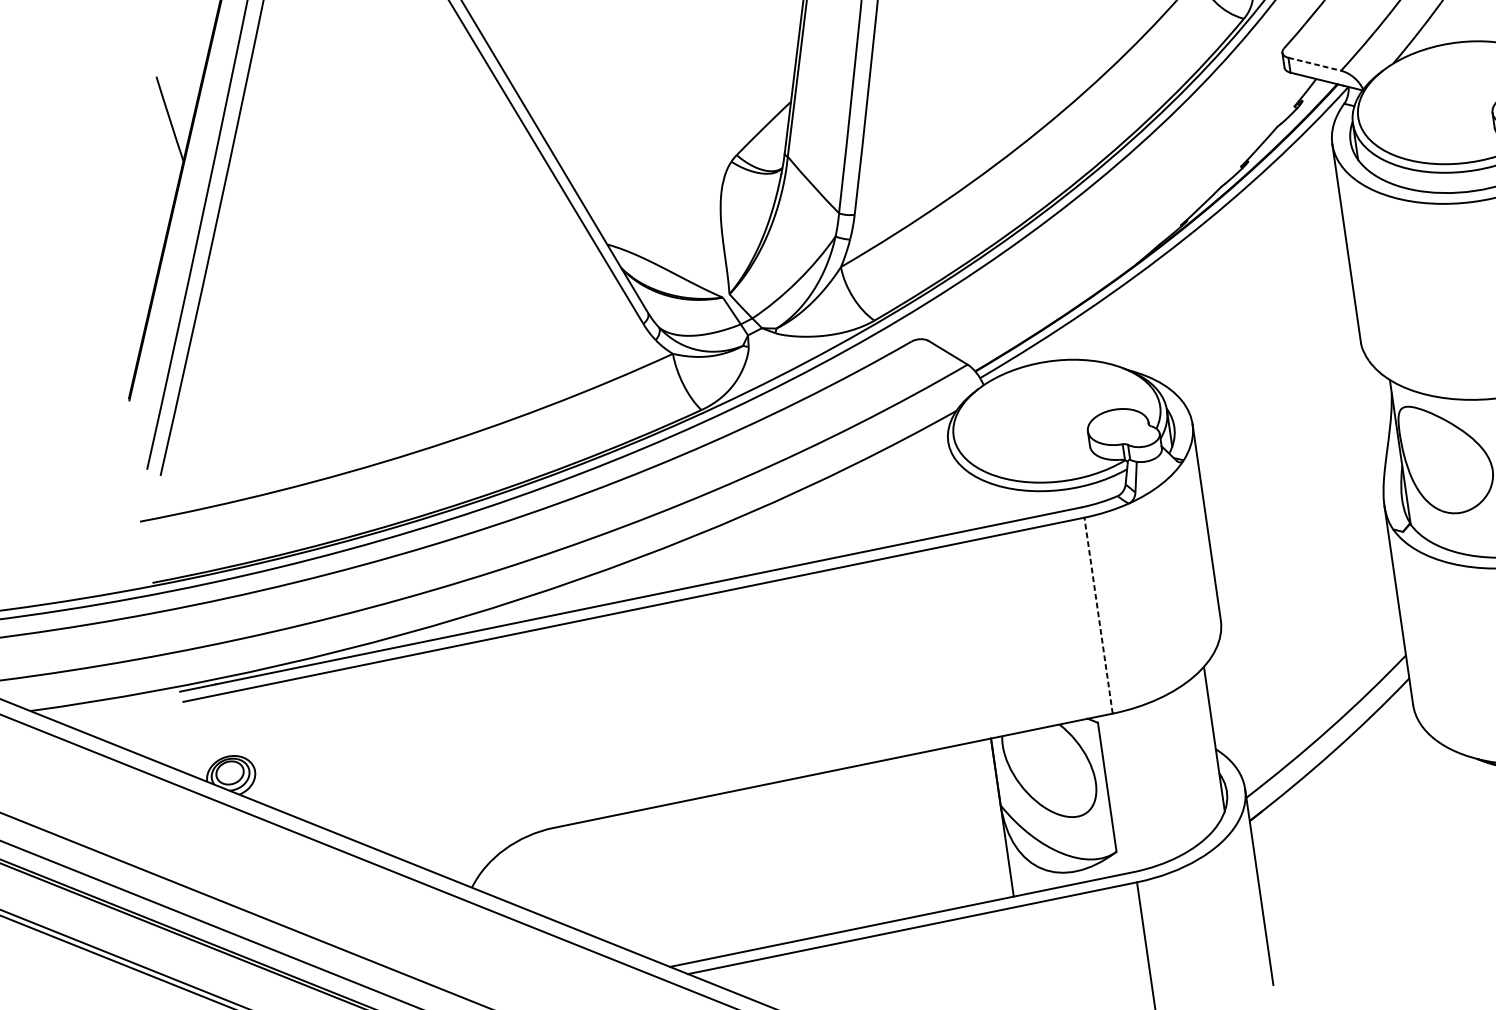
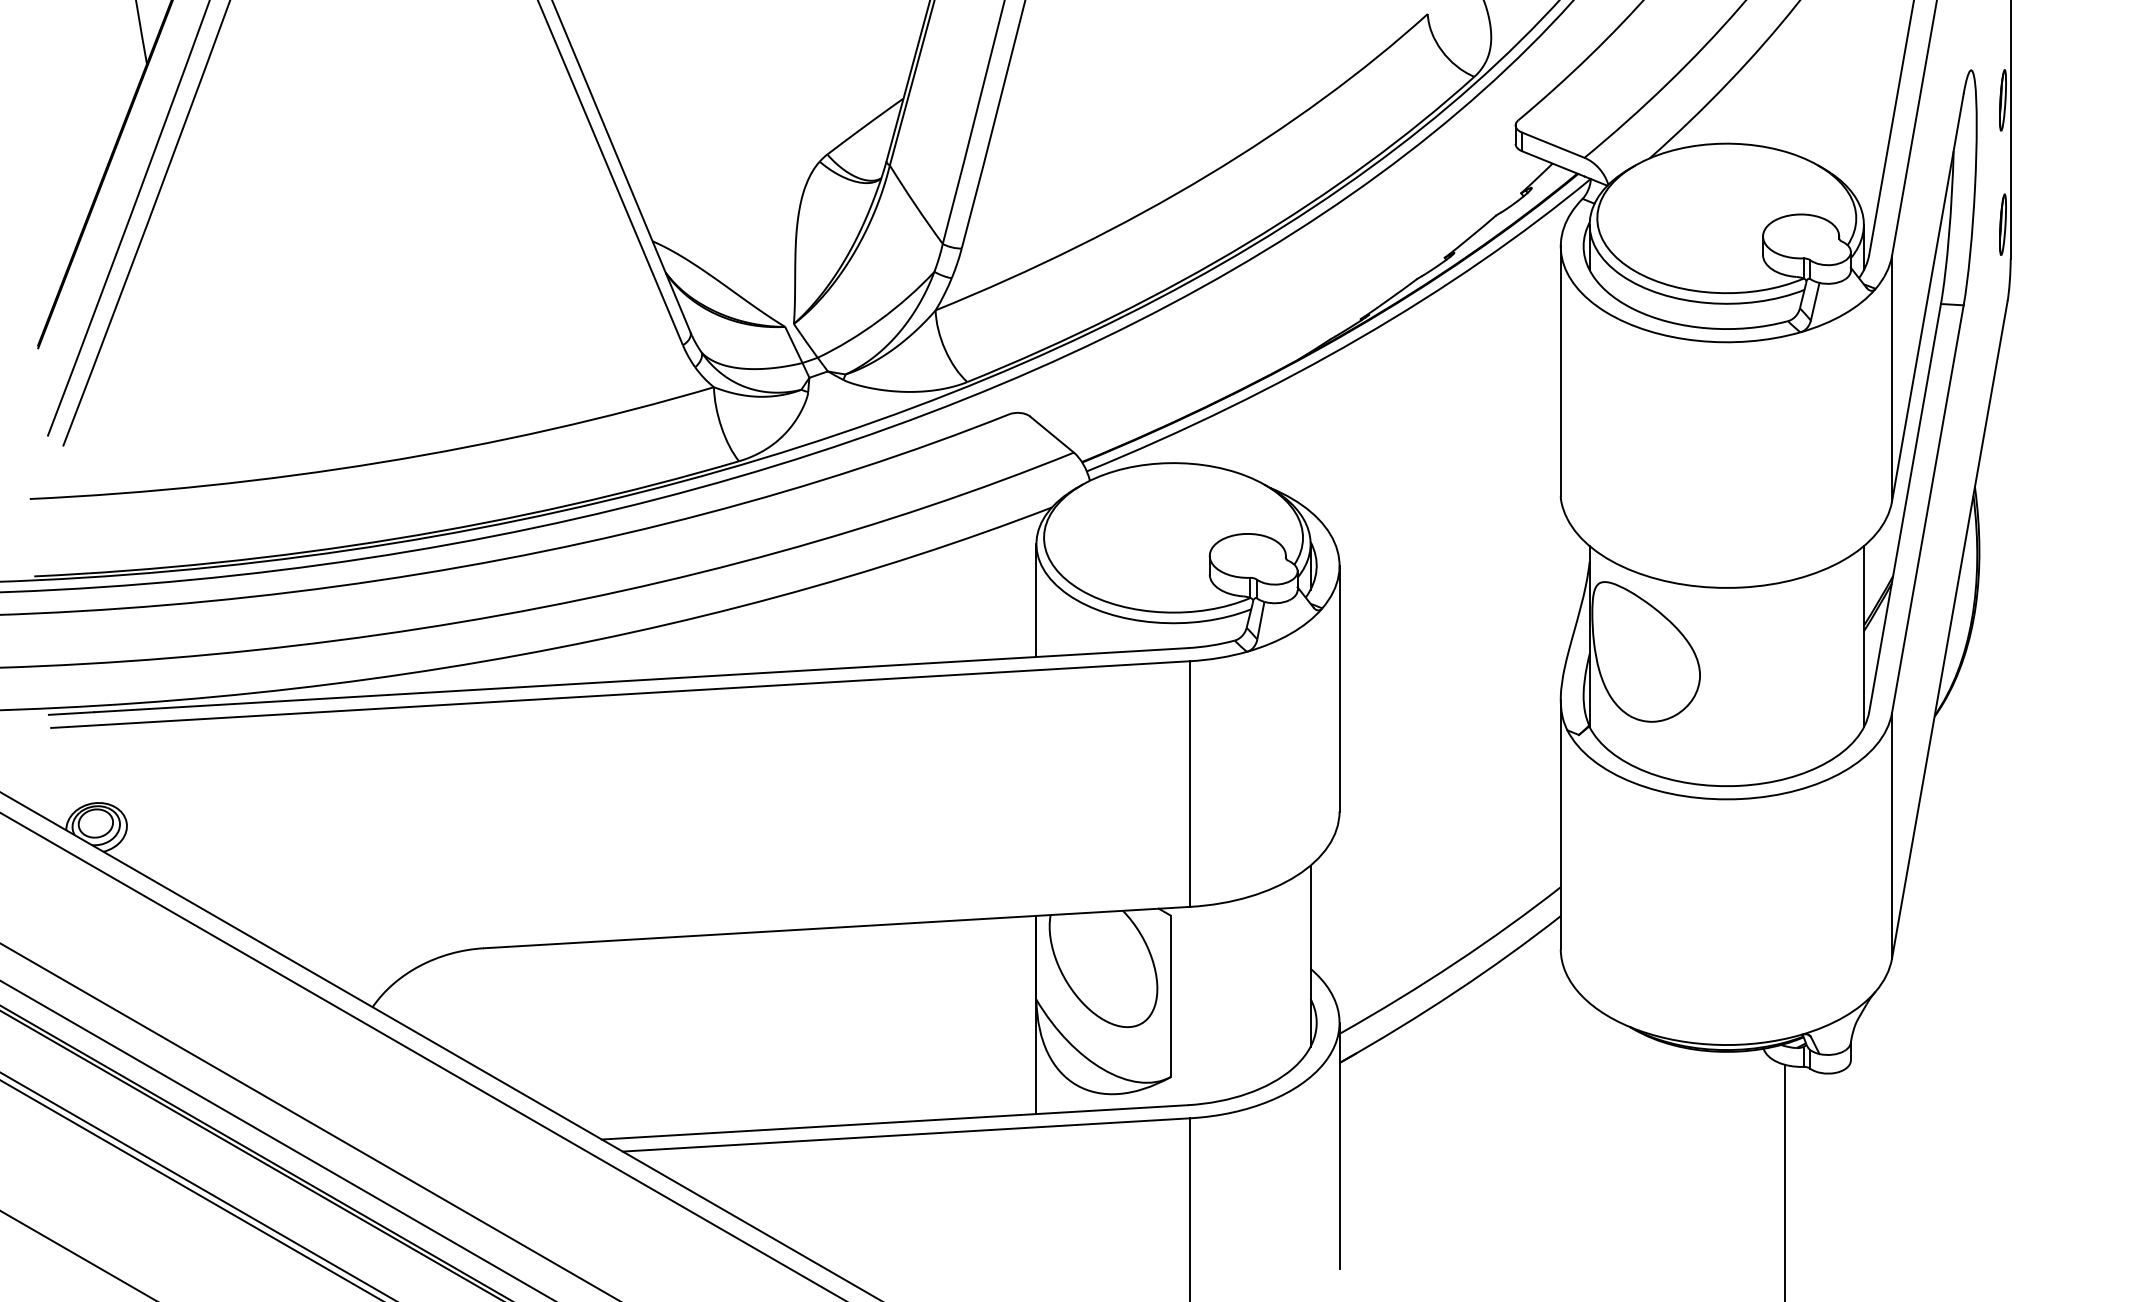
line: (1314, 64) -> (1553, 145), dashed -> solid
line: (954, 486) -> (1036, 600), added
line: (1098, 616) -> (1190, 784), dashed -> solid

